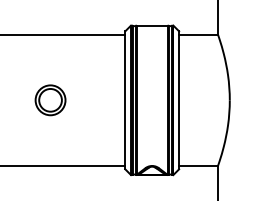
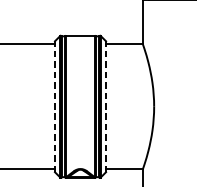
line: (125, 100) -> (55, 106), solid -> dashed
line: (179, 100) -> (106, 106), solid -> dashed

